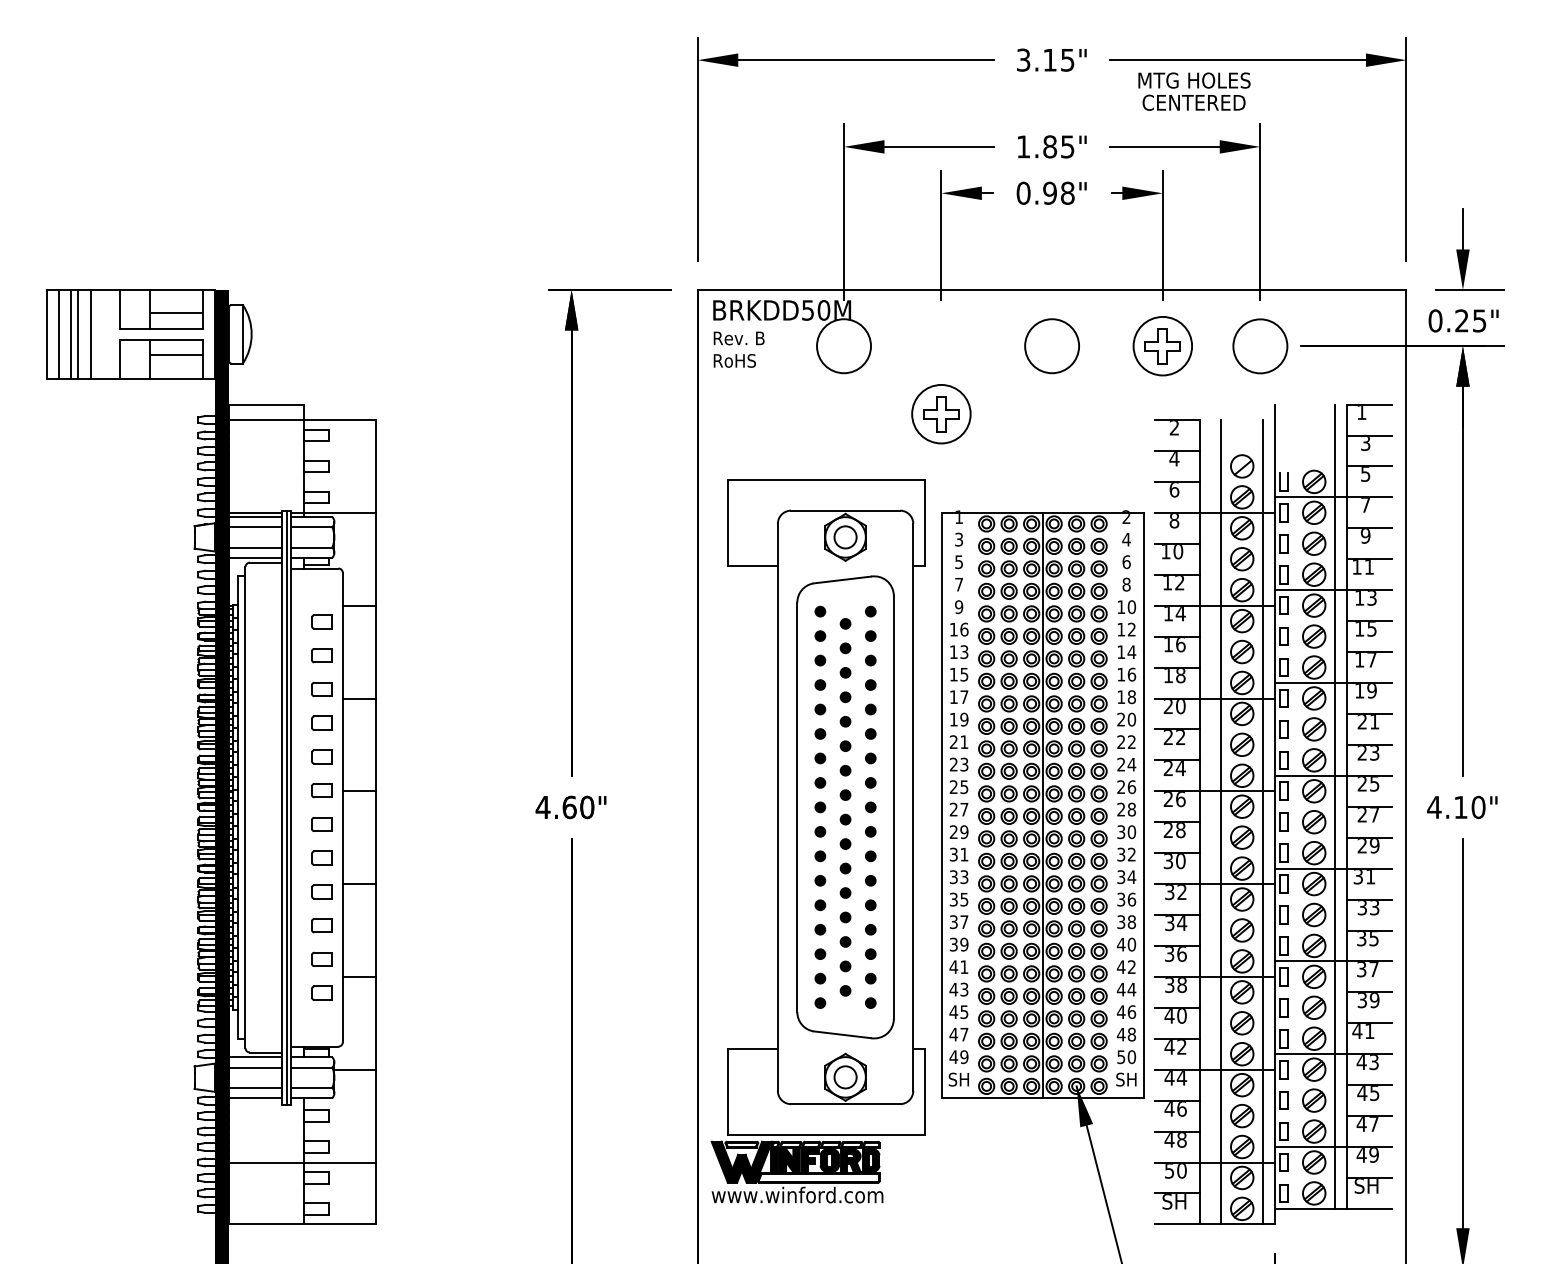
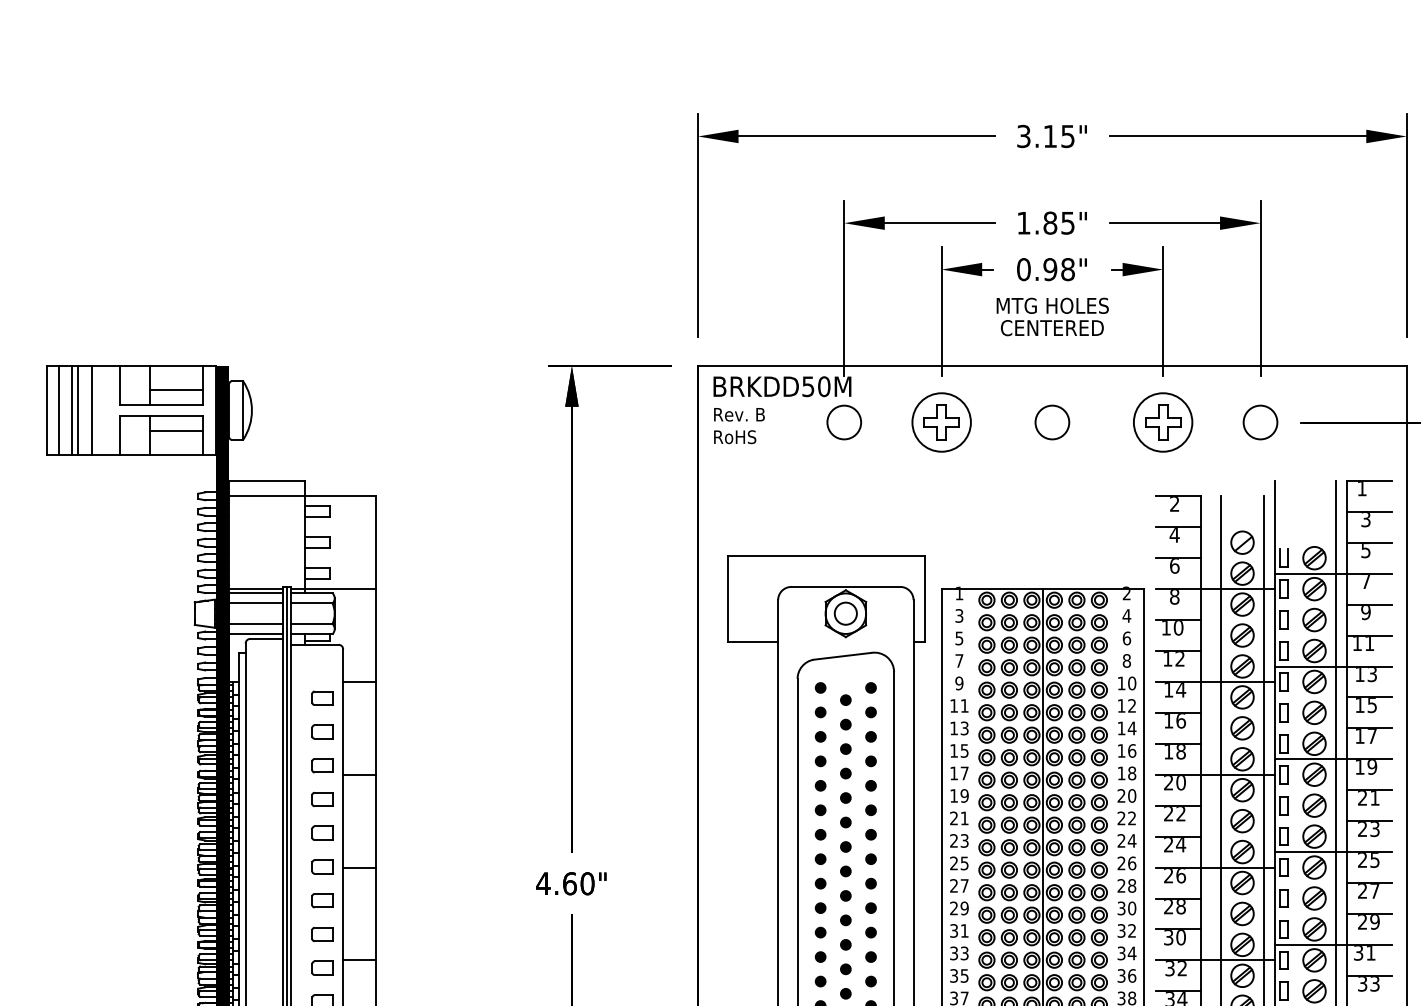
text: (1194, 91) -> (1052, 316), moved
circle: (1259, 345) -> (1259, 421), size x0.62
circle: (843, 346) -> (843, 422), size x0.62
circle: (1052, 346) -> (1052, 422), size x0.62
part: (941, 414) -> (941, 422), moved
text: (964, 629) -> (964, 705), 16 -> 11

